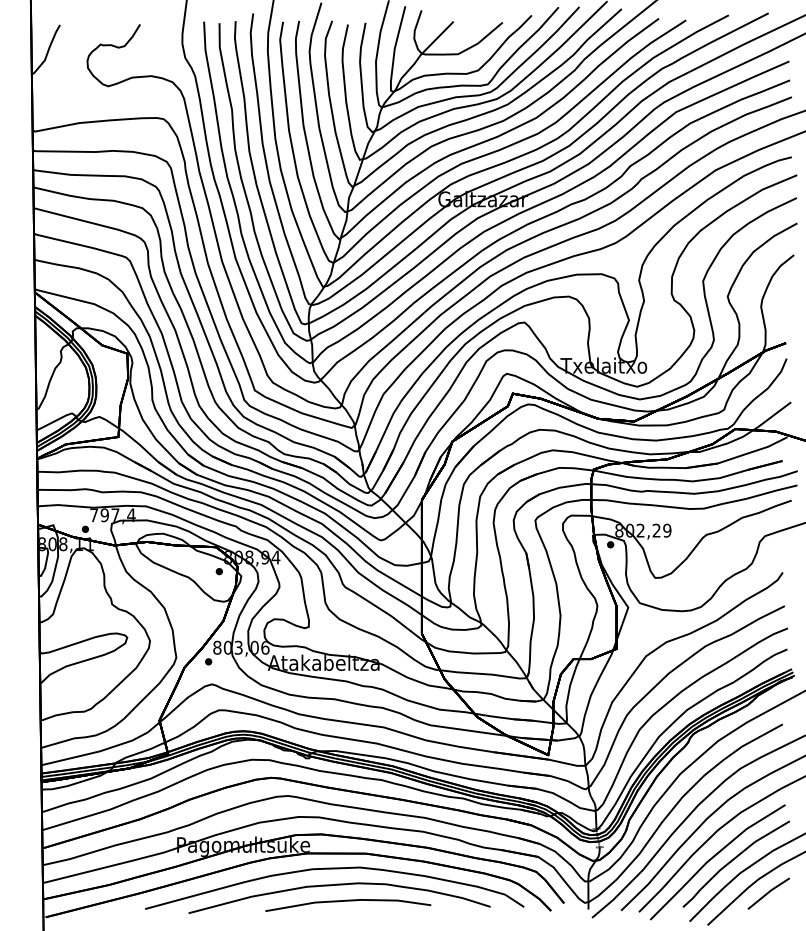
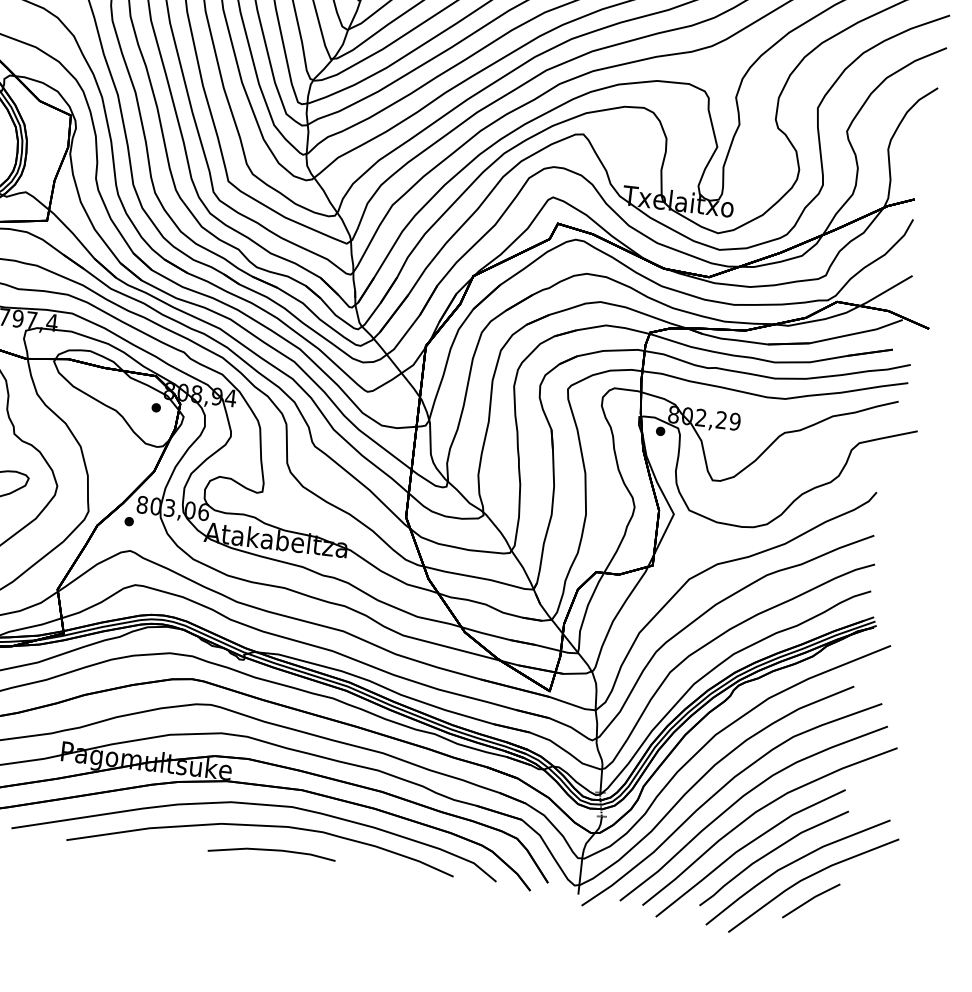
part: (348, 905) -> (272, 853), size x0.6

